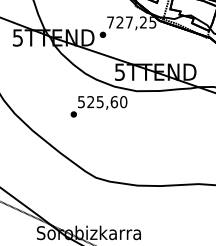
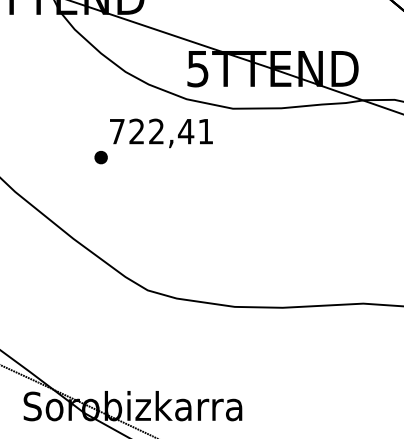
text: (102, 102) -> (161, 132), 525,60 -> 722,41

